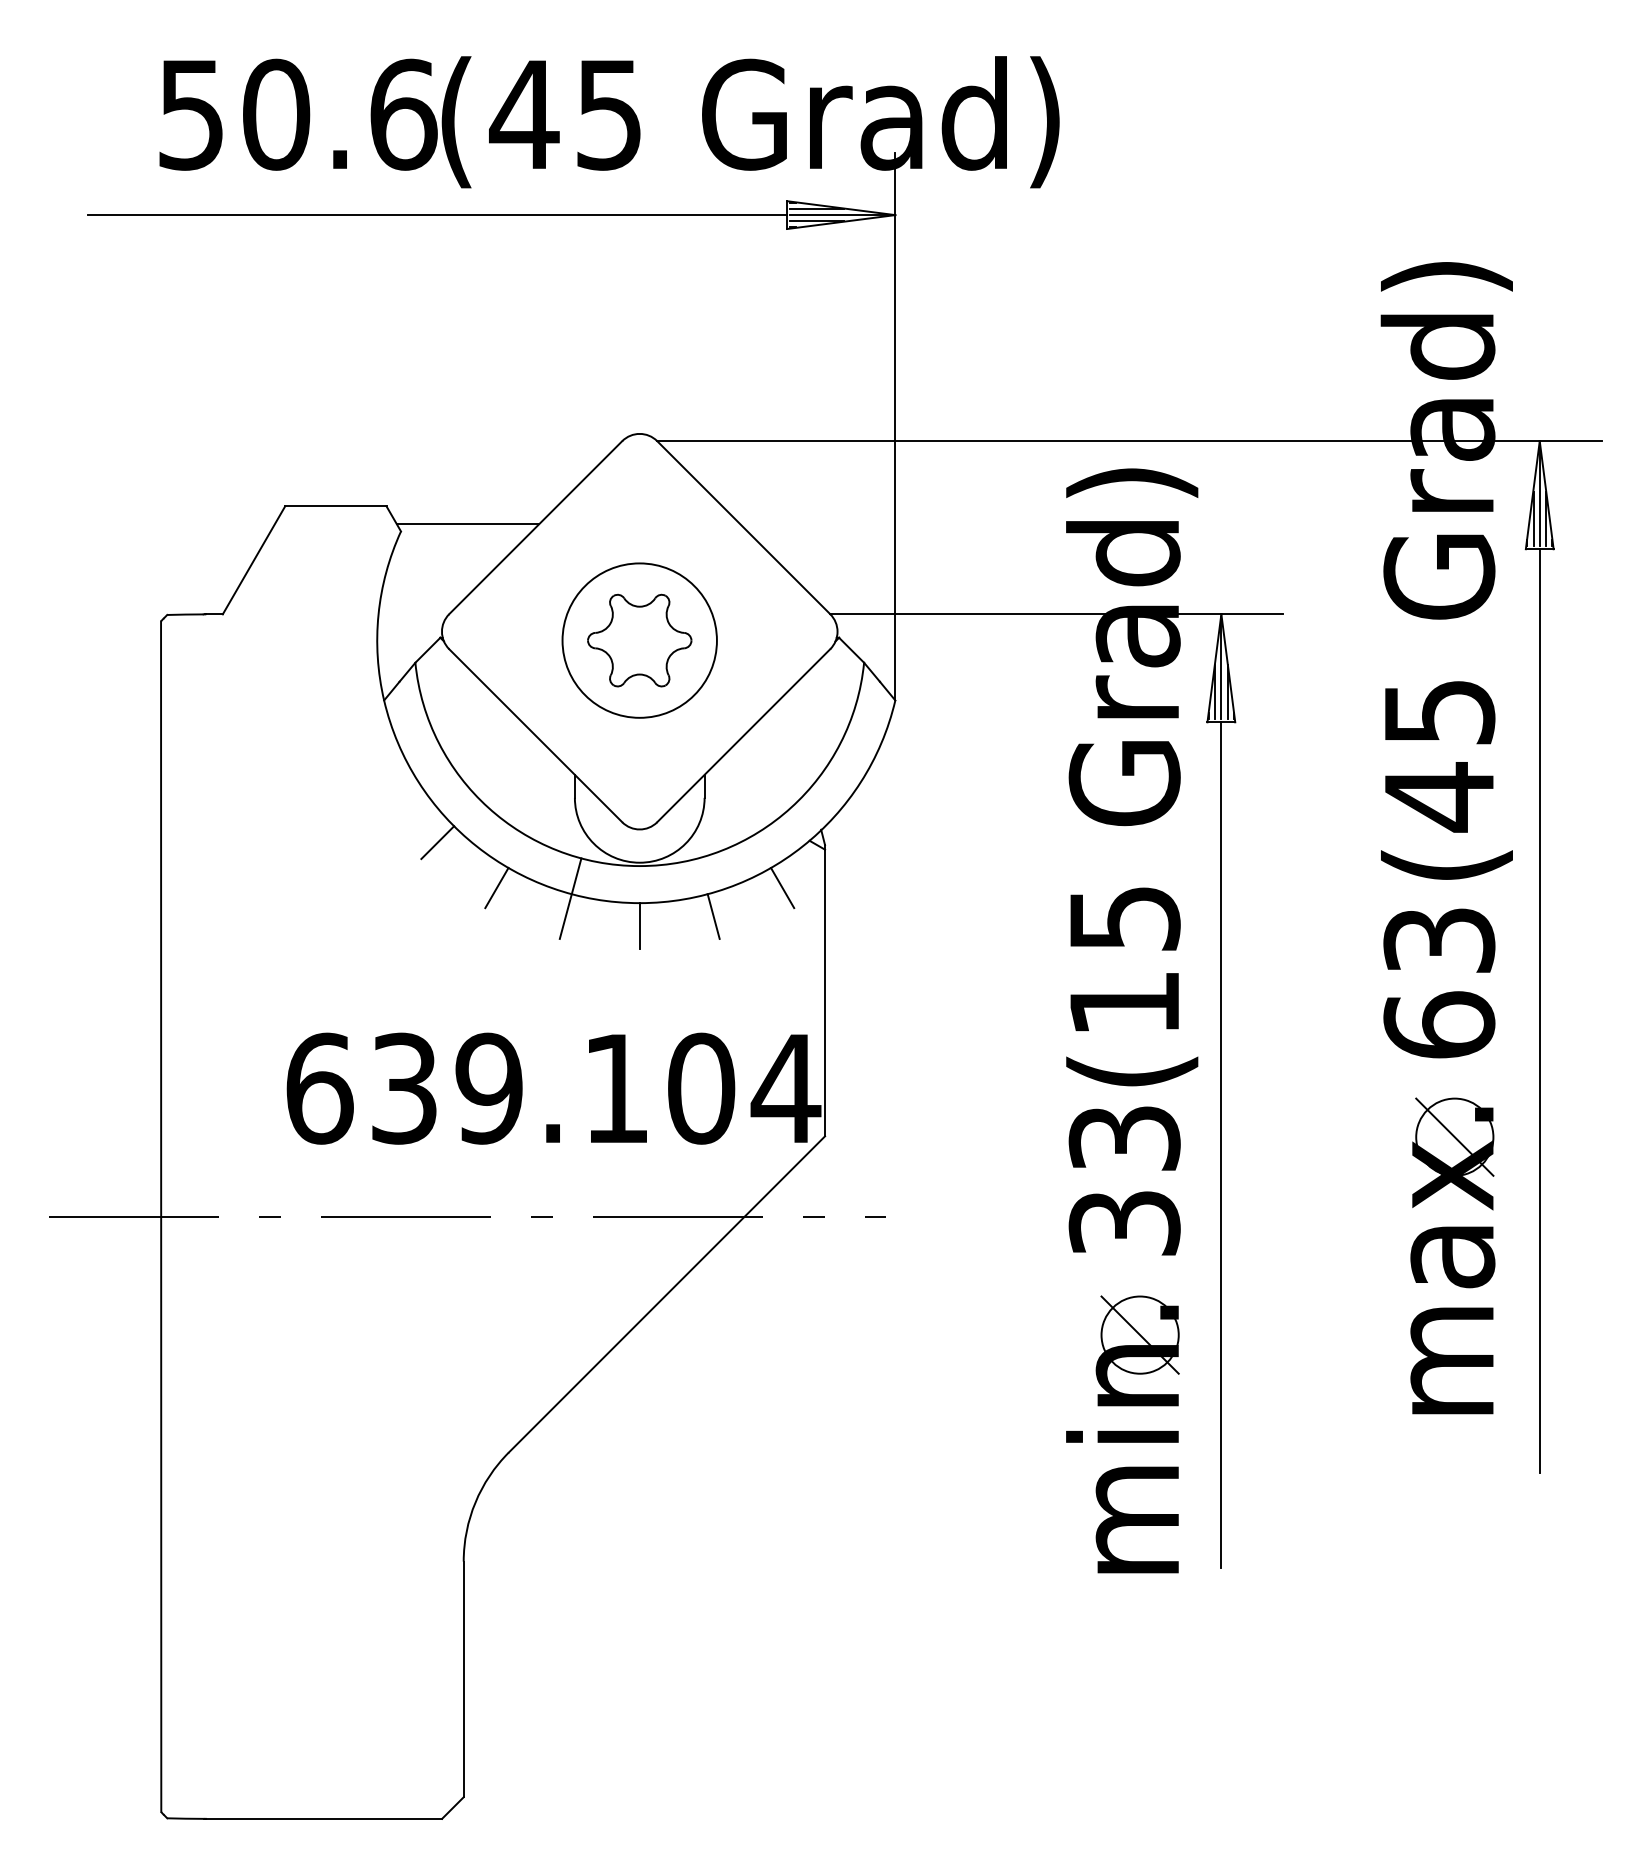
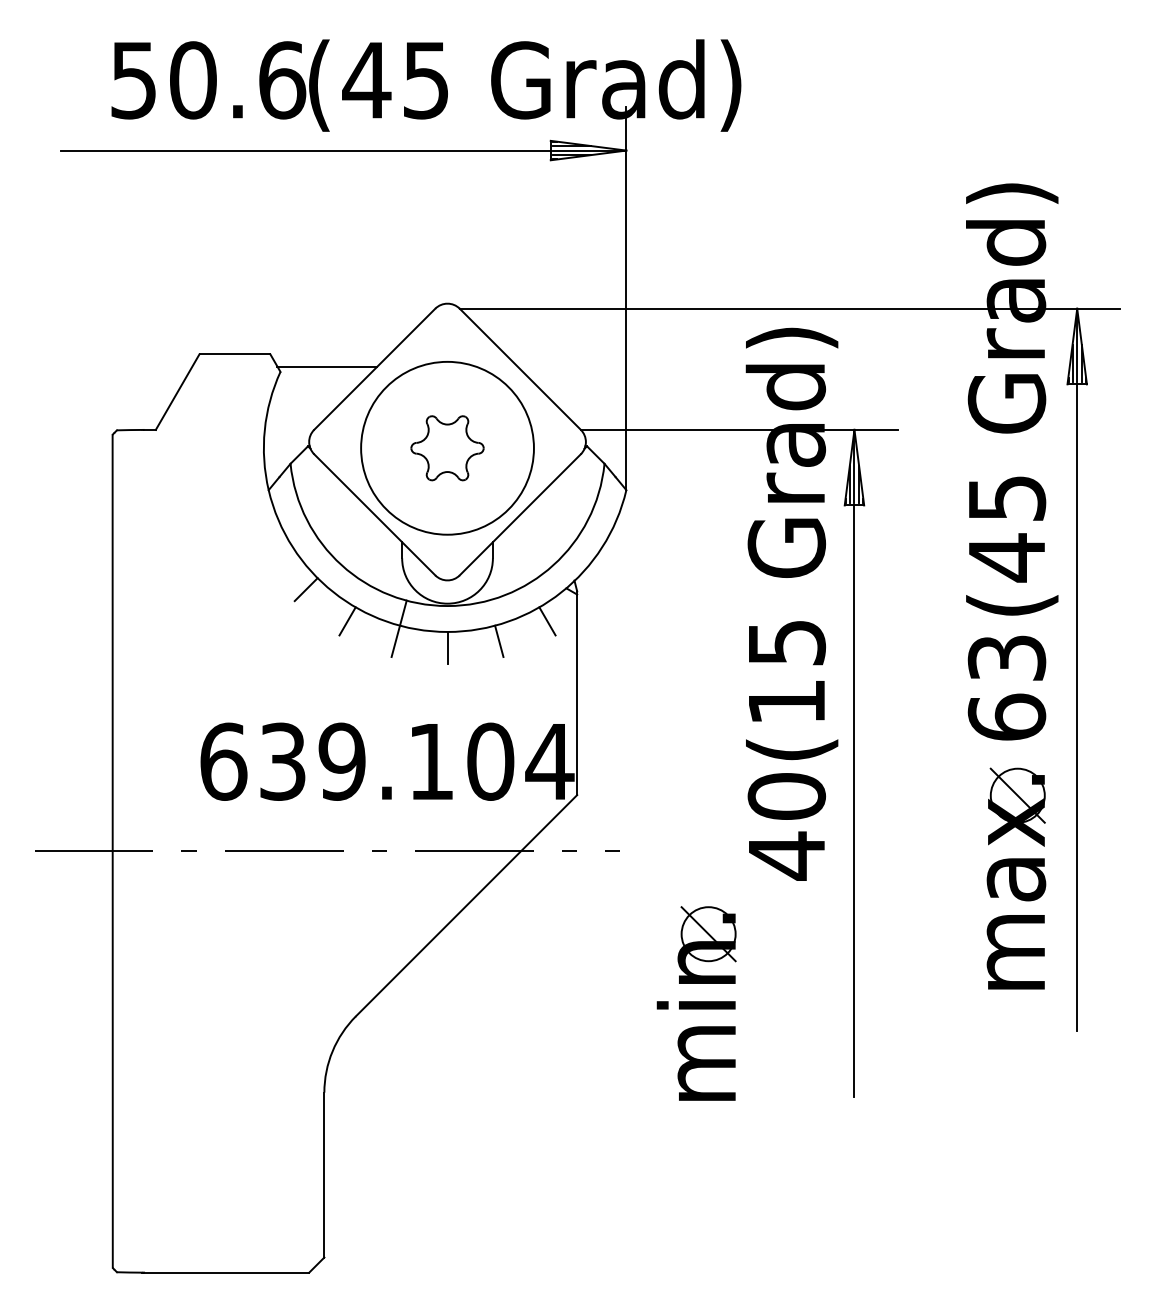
circle: (639, 640) -> (447, 448), size x1.6
text: (1124, 1181) -> (786, 826), 33 -> 40
part: (1122, 1434) -> (696, 1003), moved

